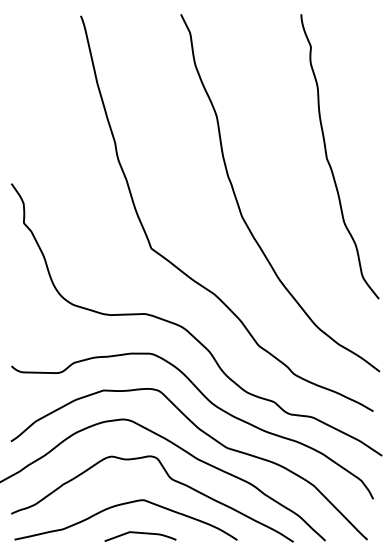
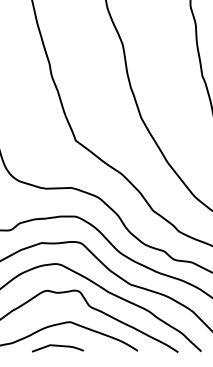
curve: (140, 533) -> (57, 346), moved

